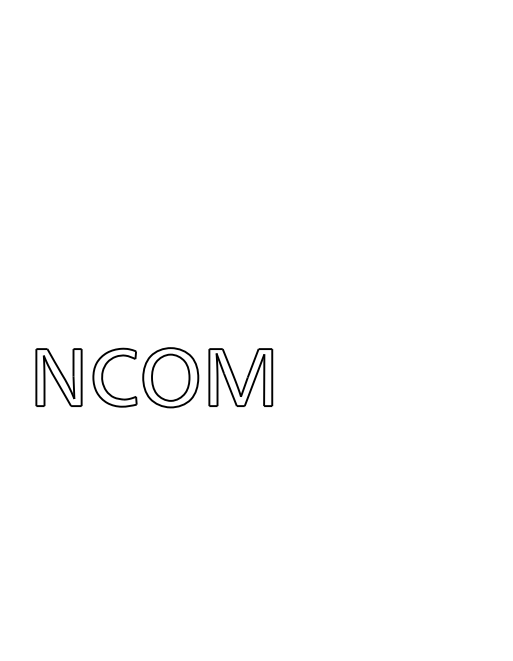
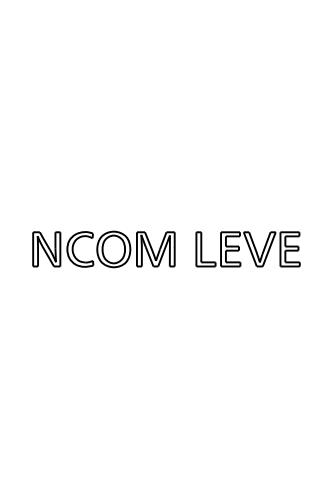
part: (393, 377) -> (247, 249), added

